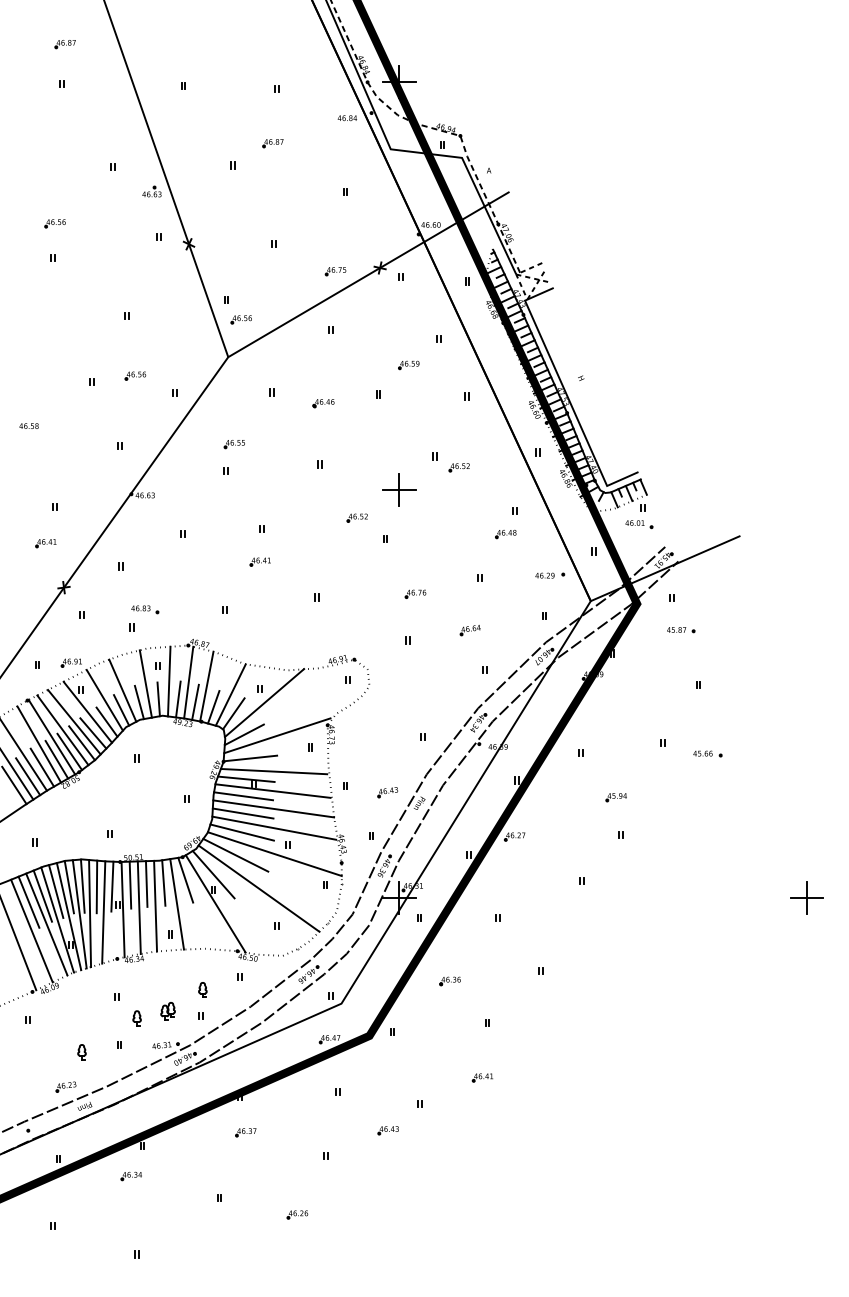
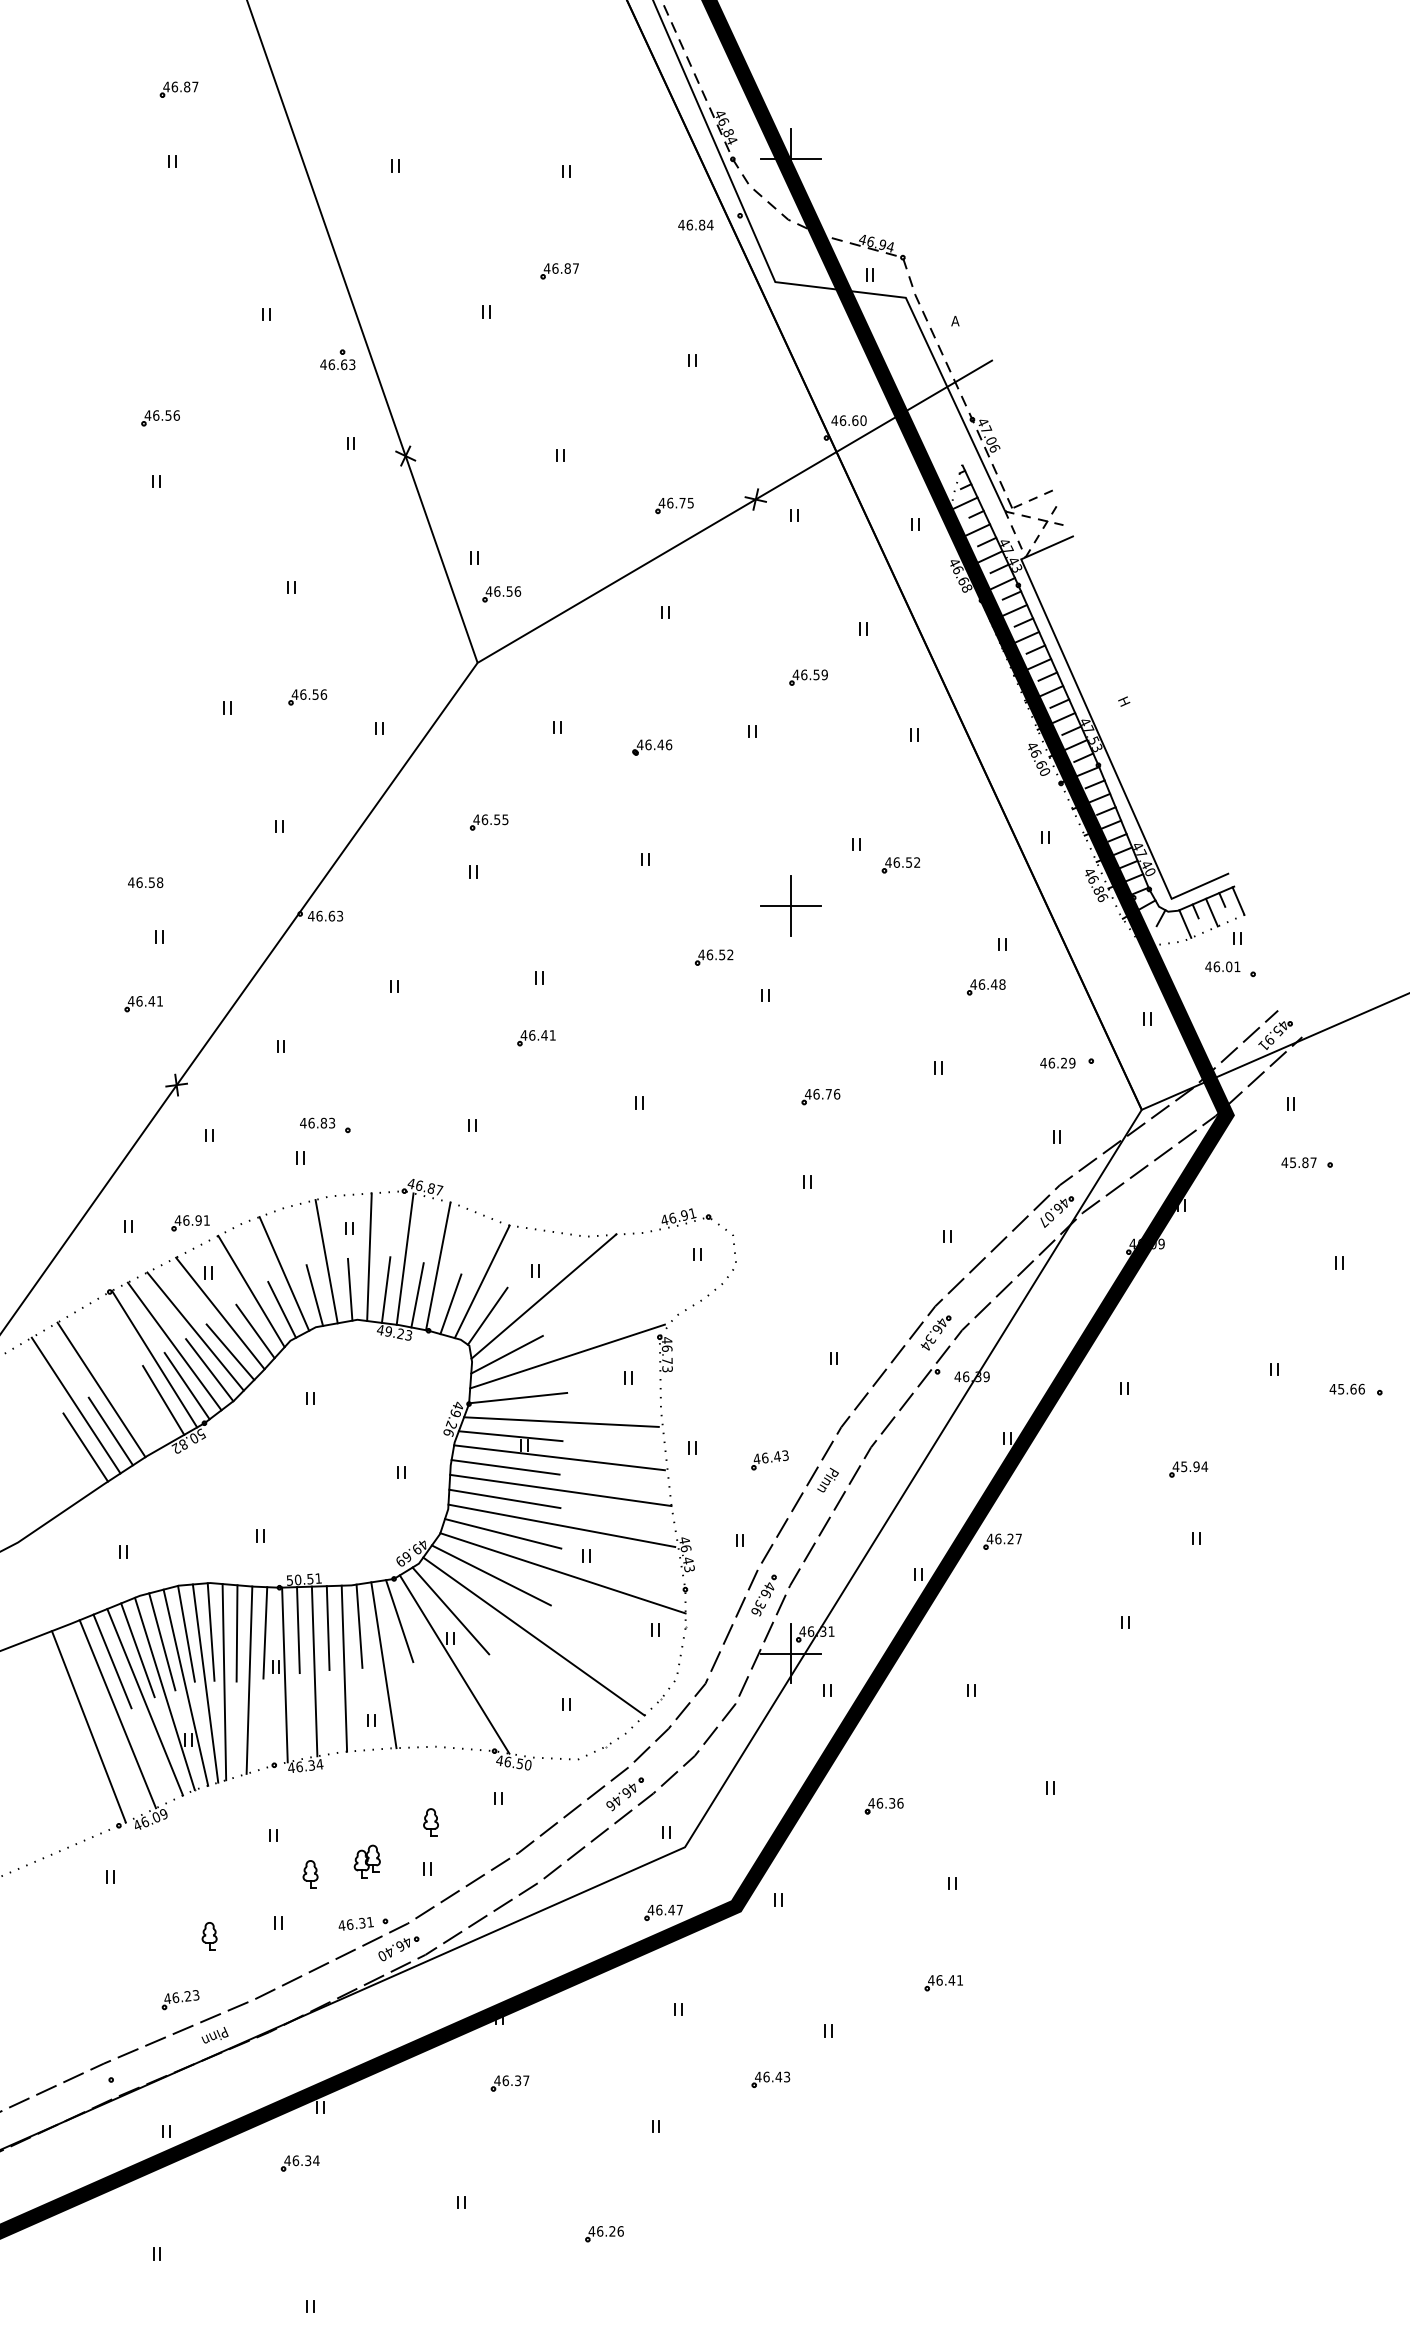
text: (28, 425) -> (144, 881), moved
part: (469, 630) -> (919, 1163), removed
line: (39, 744) -> (131, 1372), removed
line: (42, 767) -> (137, 1414), removed

